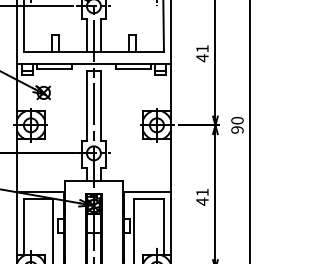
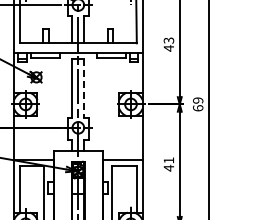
text: (201, 48) -> (168, 40), 41 -> 43
line: (101, 106) -> (84, 88), solid -> dashed
text: (237, 125) -> (198, 104), 90 -> 69

